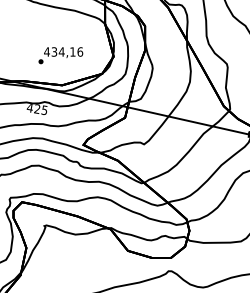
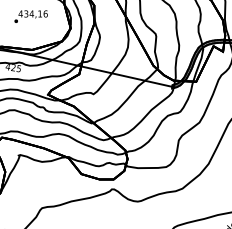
text: (60, 55) -> (30, 16), moved

